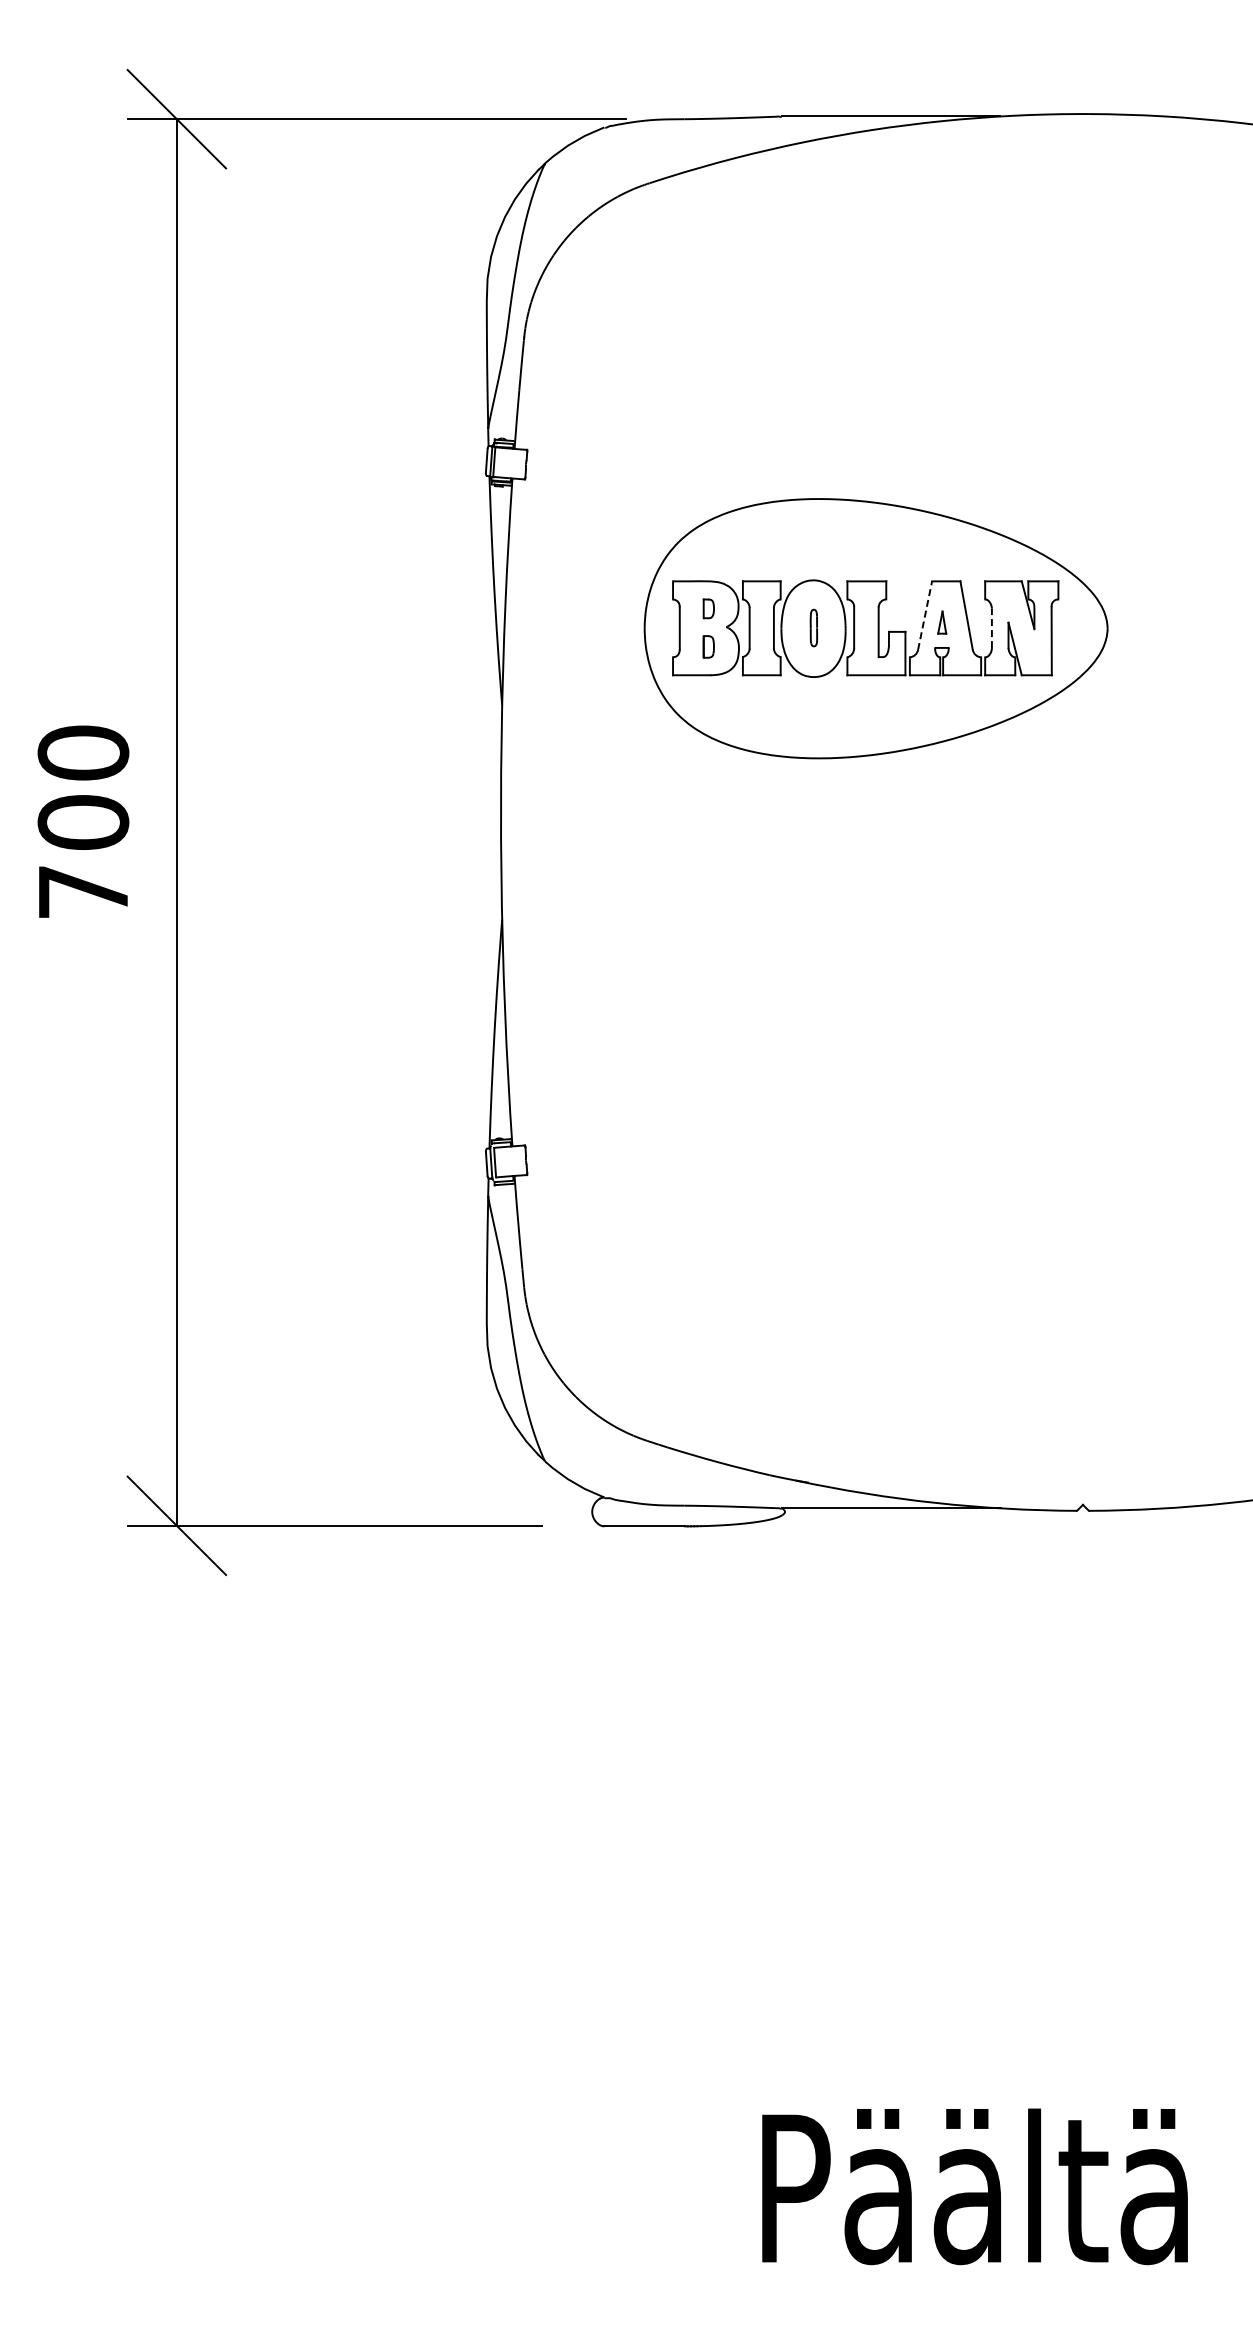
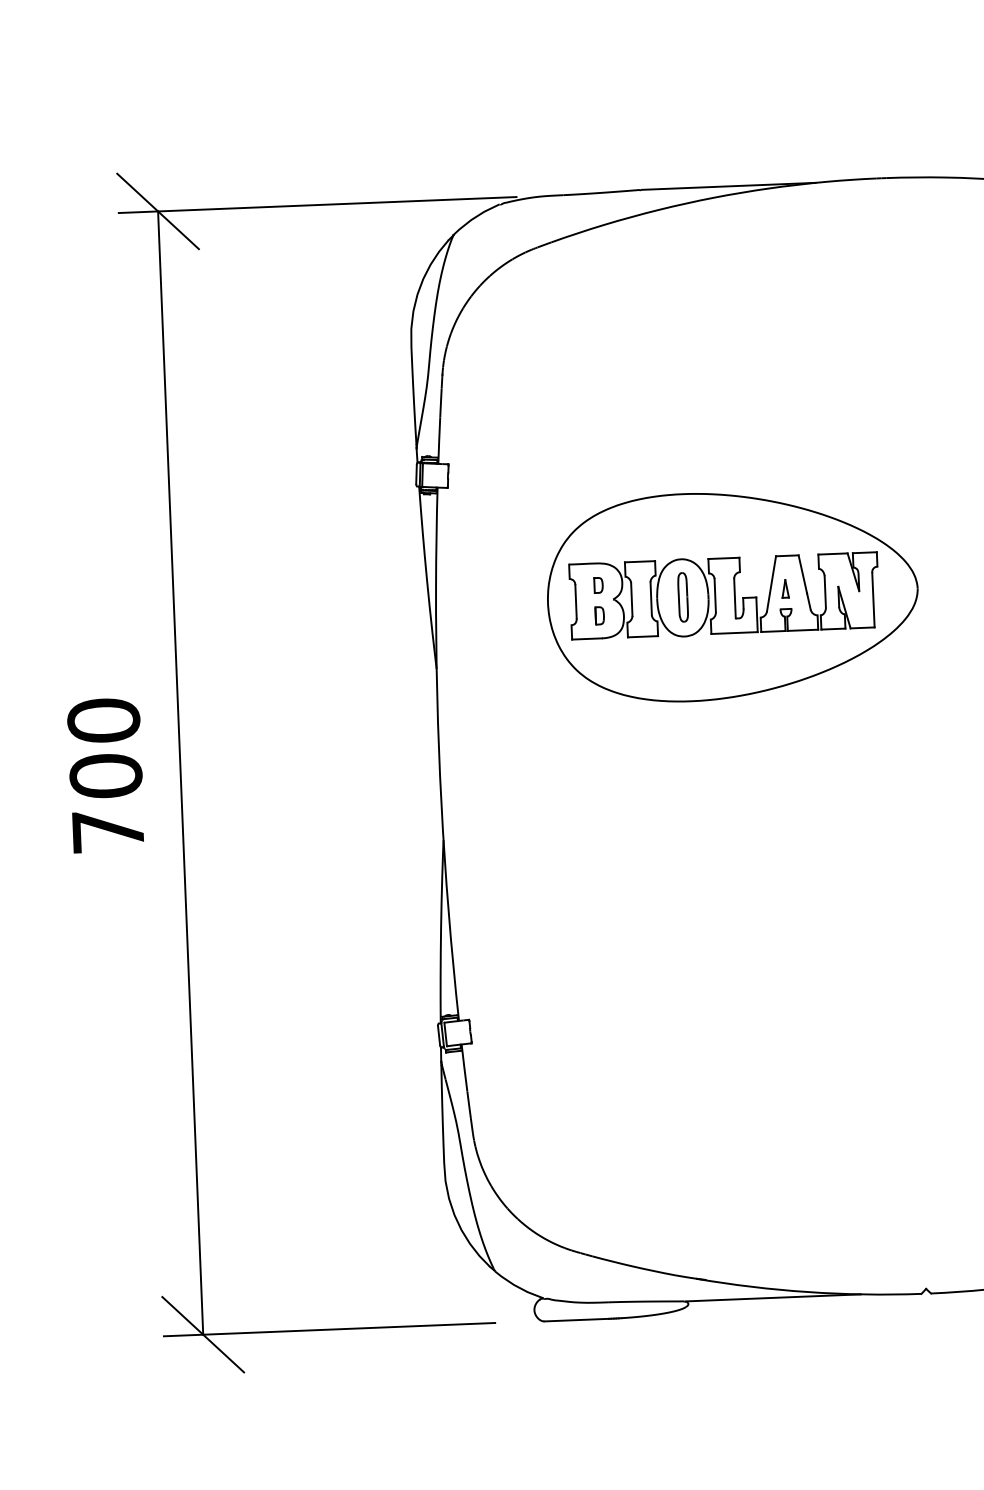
line: (925, 615) -> (771, 583), dashed -> solid
part: (813, 627) -> (682, 596), size x1.67
line: (991, 628) -> (824, 592), dashed -> solid

